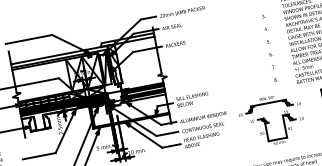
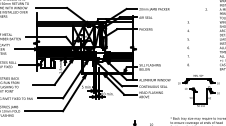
text: (269, 47) -> (188, 43), moved

